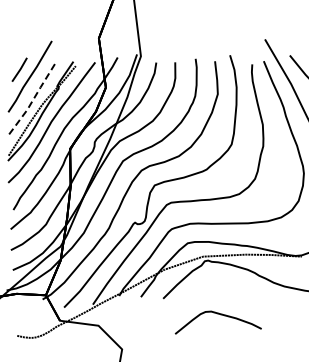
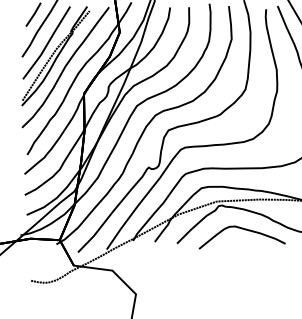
line: (34, 98) -> (48, 43), dashed -> solid
curve: (220, 315) -> (244, 230), moved

